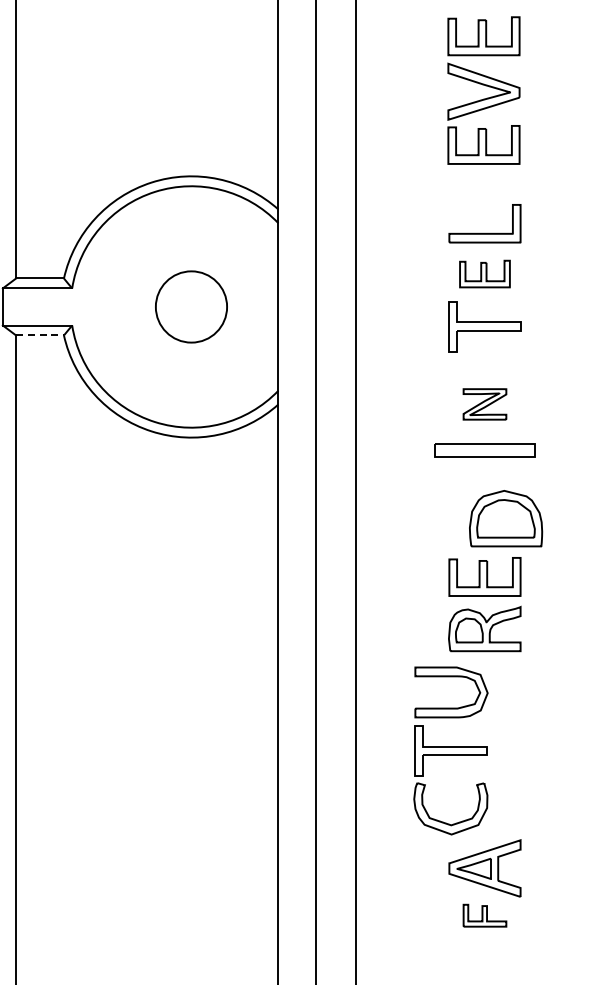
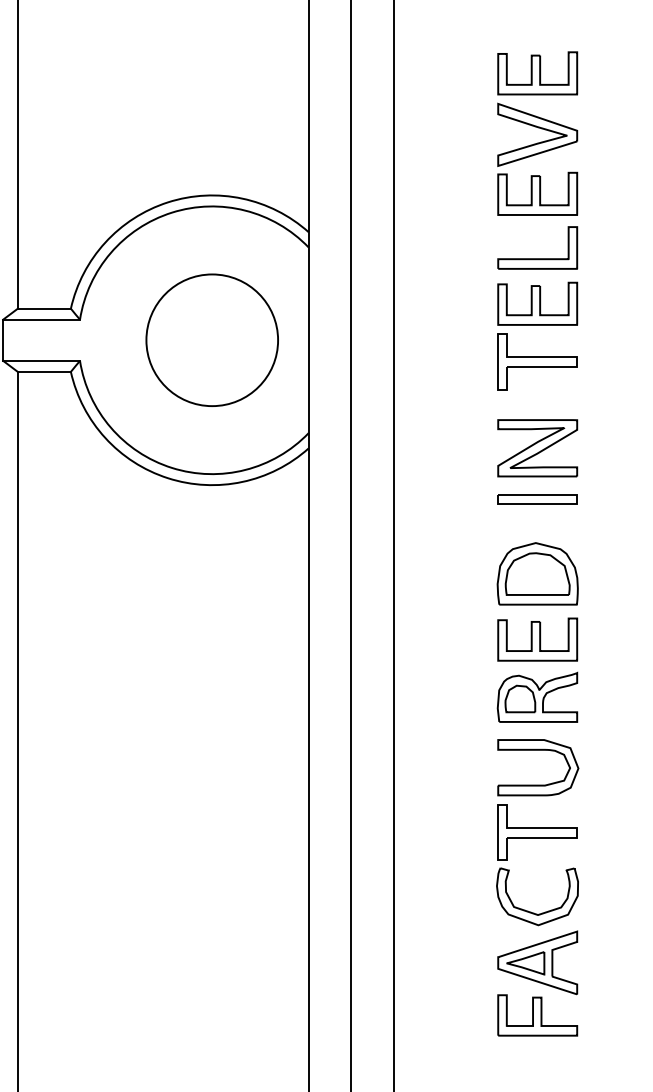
part: (483, 90) -> (537, 133), moved
part: (484, 273) -> (537, 303), size x1.43
circle: (191, 306) -> (212, 339), size x1.67
line: (40, 335) -> (44, 371), dashed -> solid
part: (484, 404) -> (537, 448), size x1.67
part: (484, 450) -> (537, 499), size x0.71
part: (506, 518) -> (538, 573), moved
part: (450, 750) -> (537, 832), moved
part: (484, 915) -> (537, 1015), size x1.67

